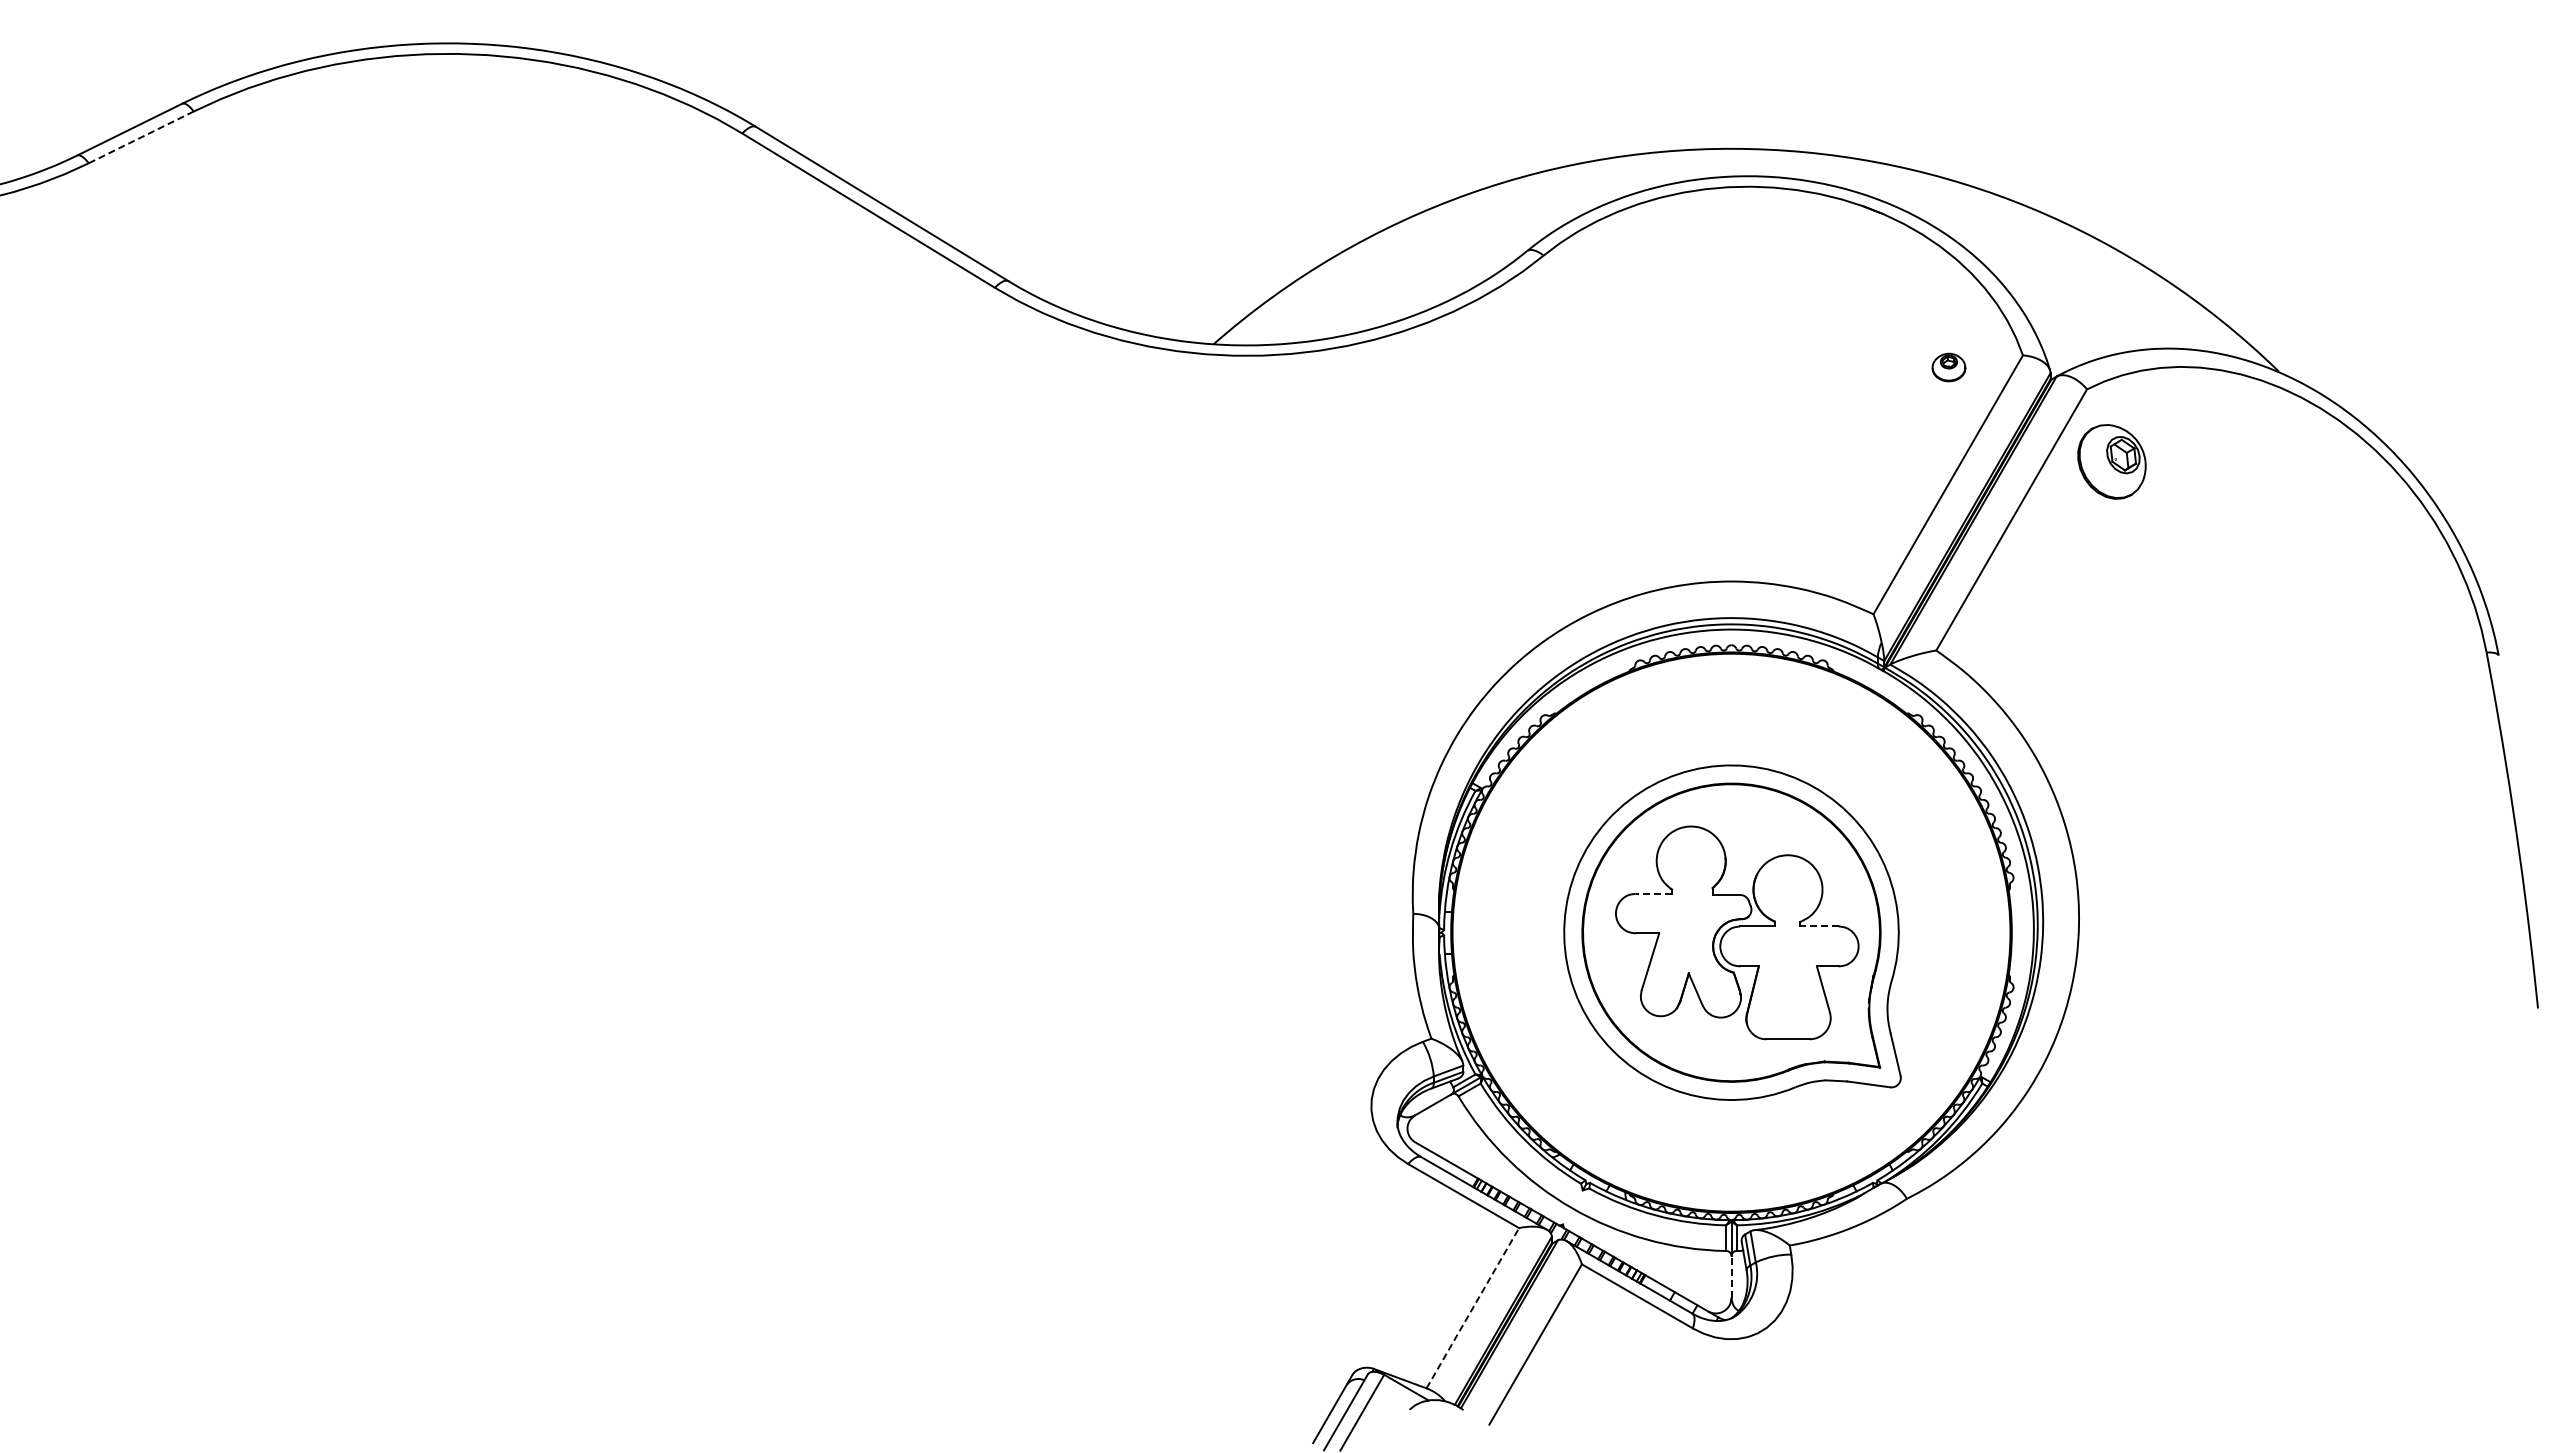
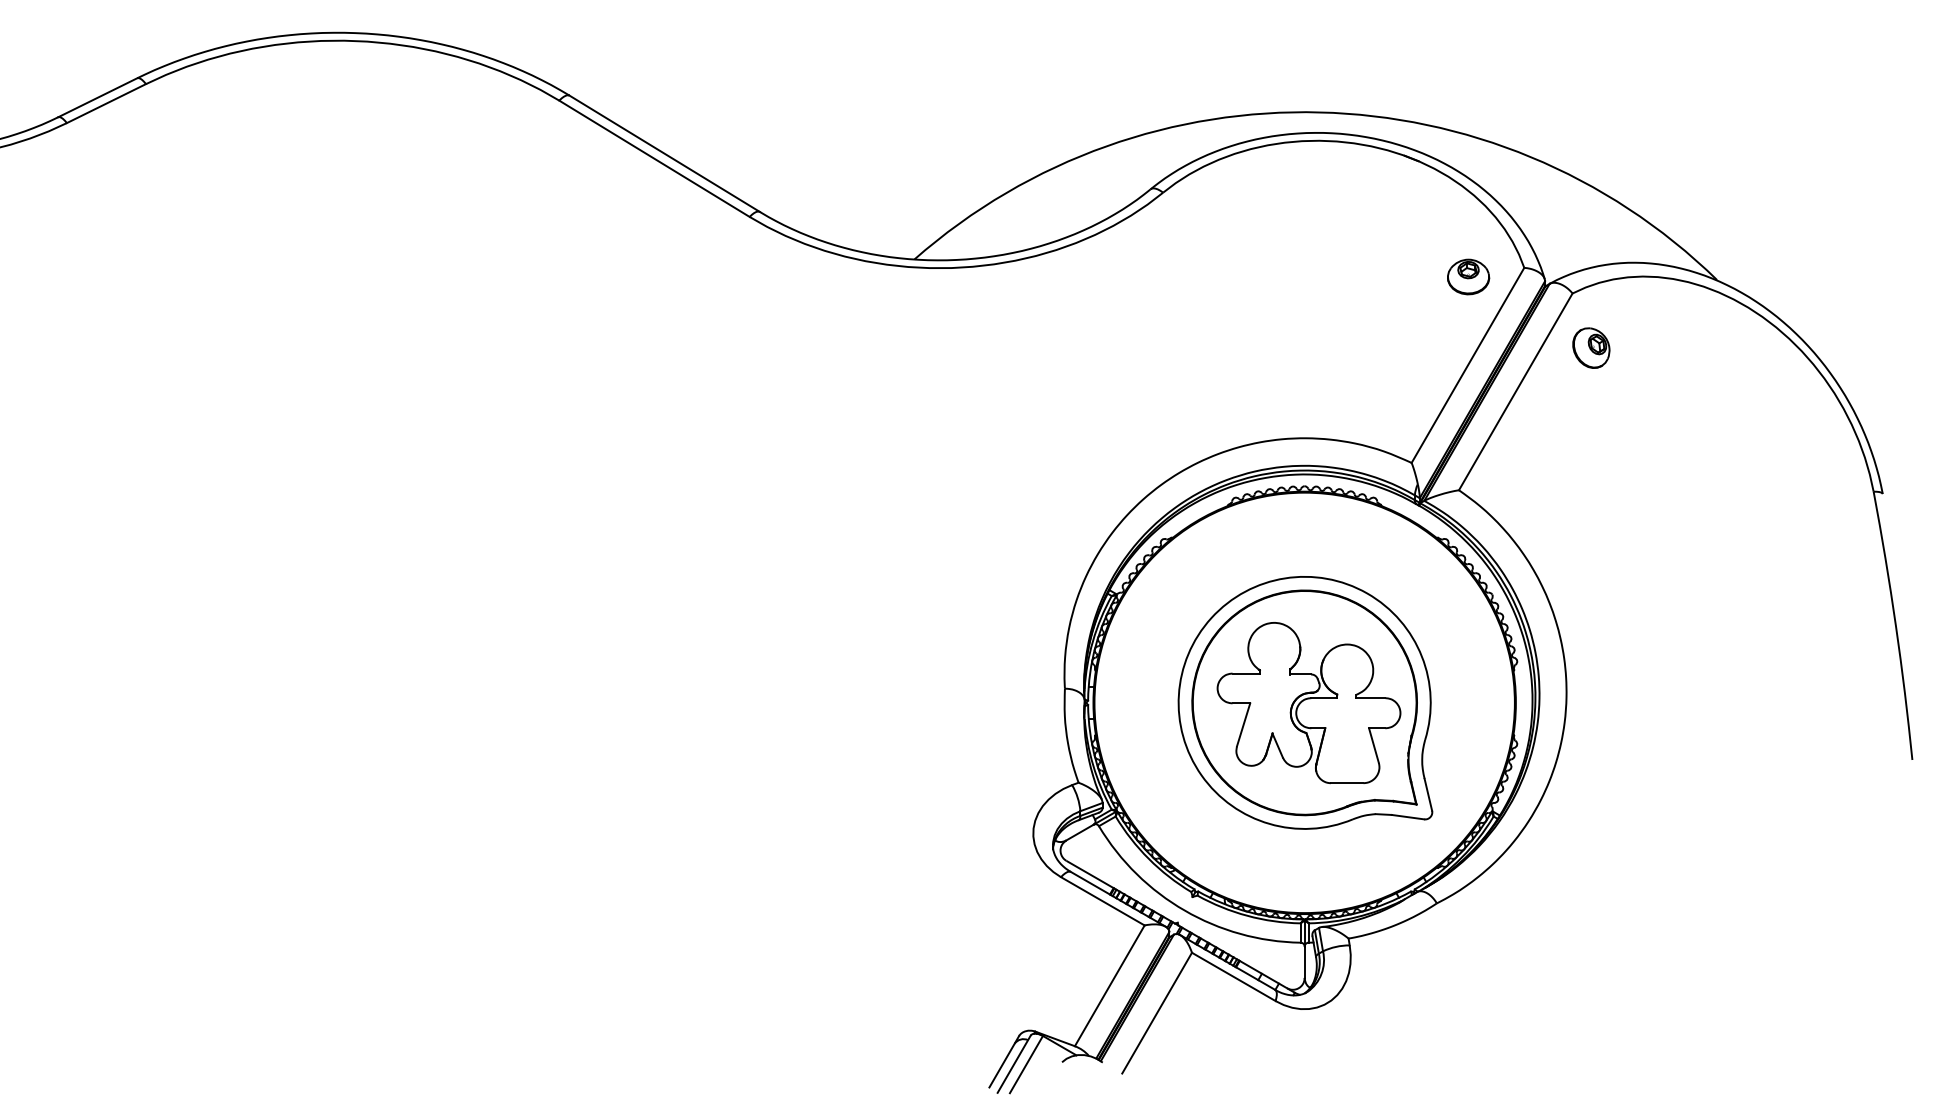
line: (141, 137) -> (106, 103), dashed -> solid
part: (1948, 367) -> (1468, 276), size x1.67
part: (2111, 461) -> (1591, 347), size x0.71
line: (1653, 893) -> (1245, 673), dashed -> solid
line: (1818, 926) -> (1370, 698), dashed -> solid
line: (1731, 1277) -> (1304, 962), dashed -> solid
line: (1472, 1308) -> (1109, 986), dashed -> solid

